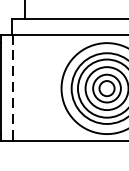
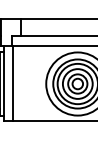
line: (12, 89) -> (12, 84), dashed -> solid

